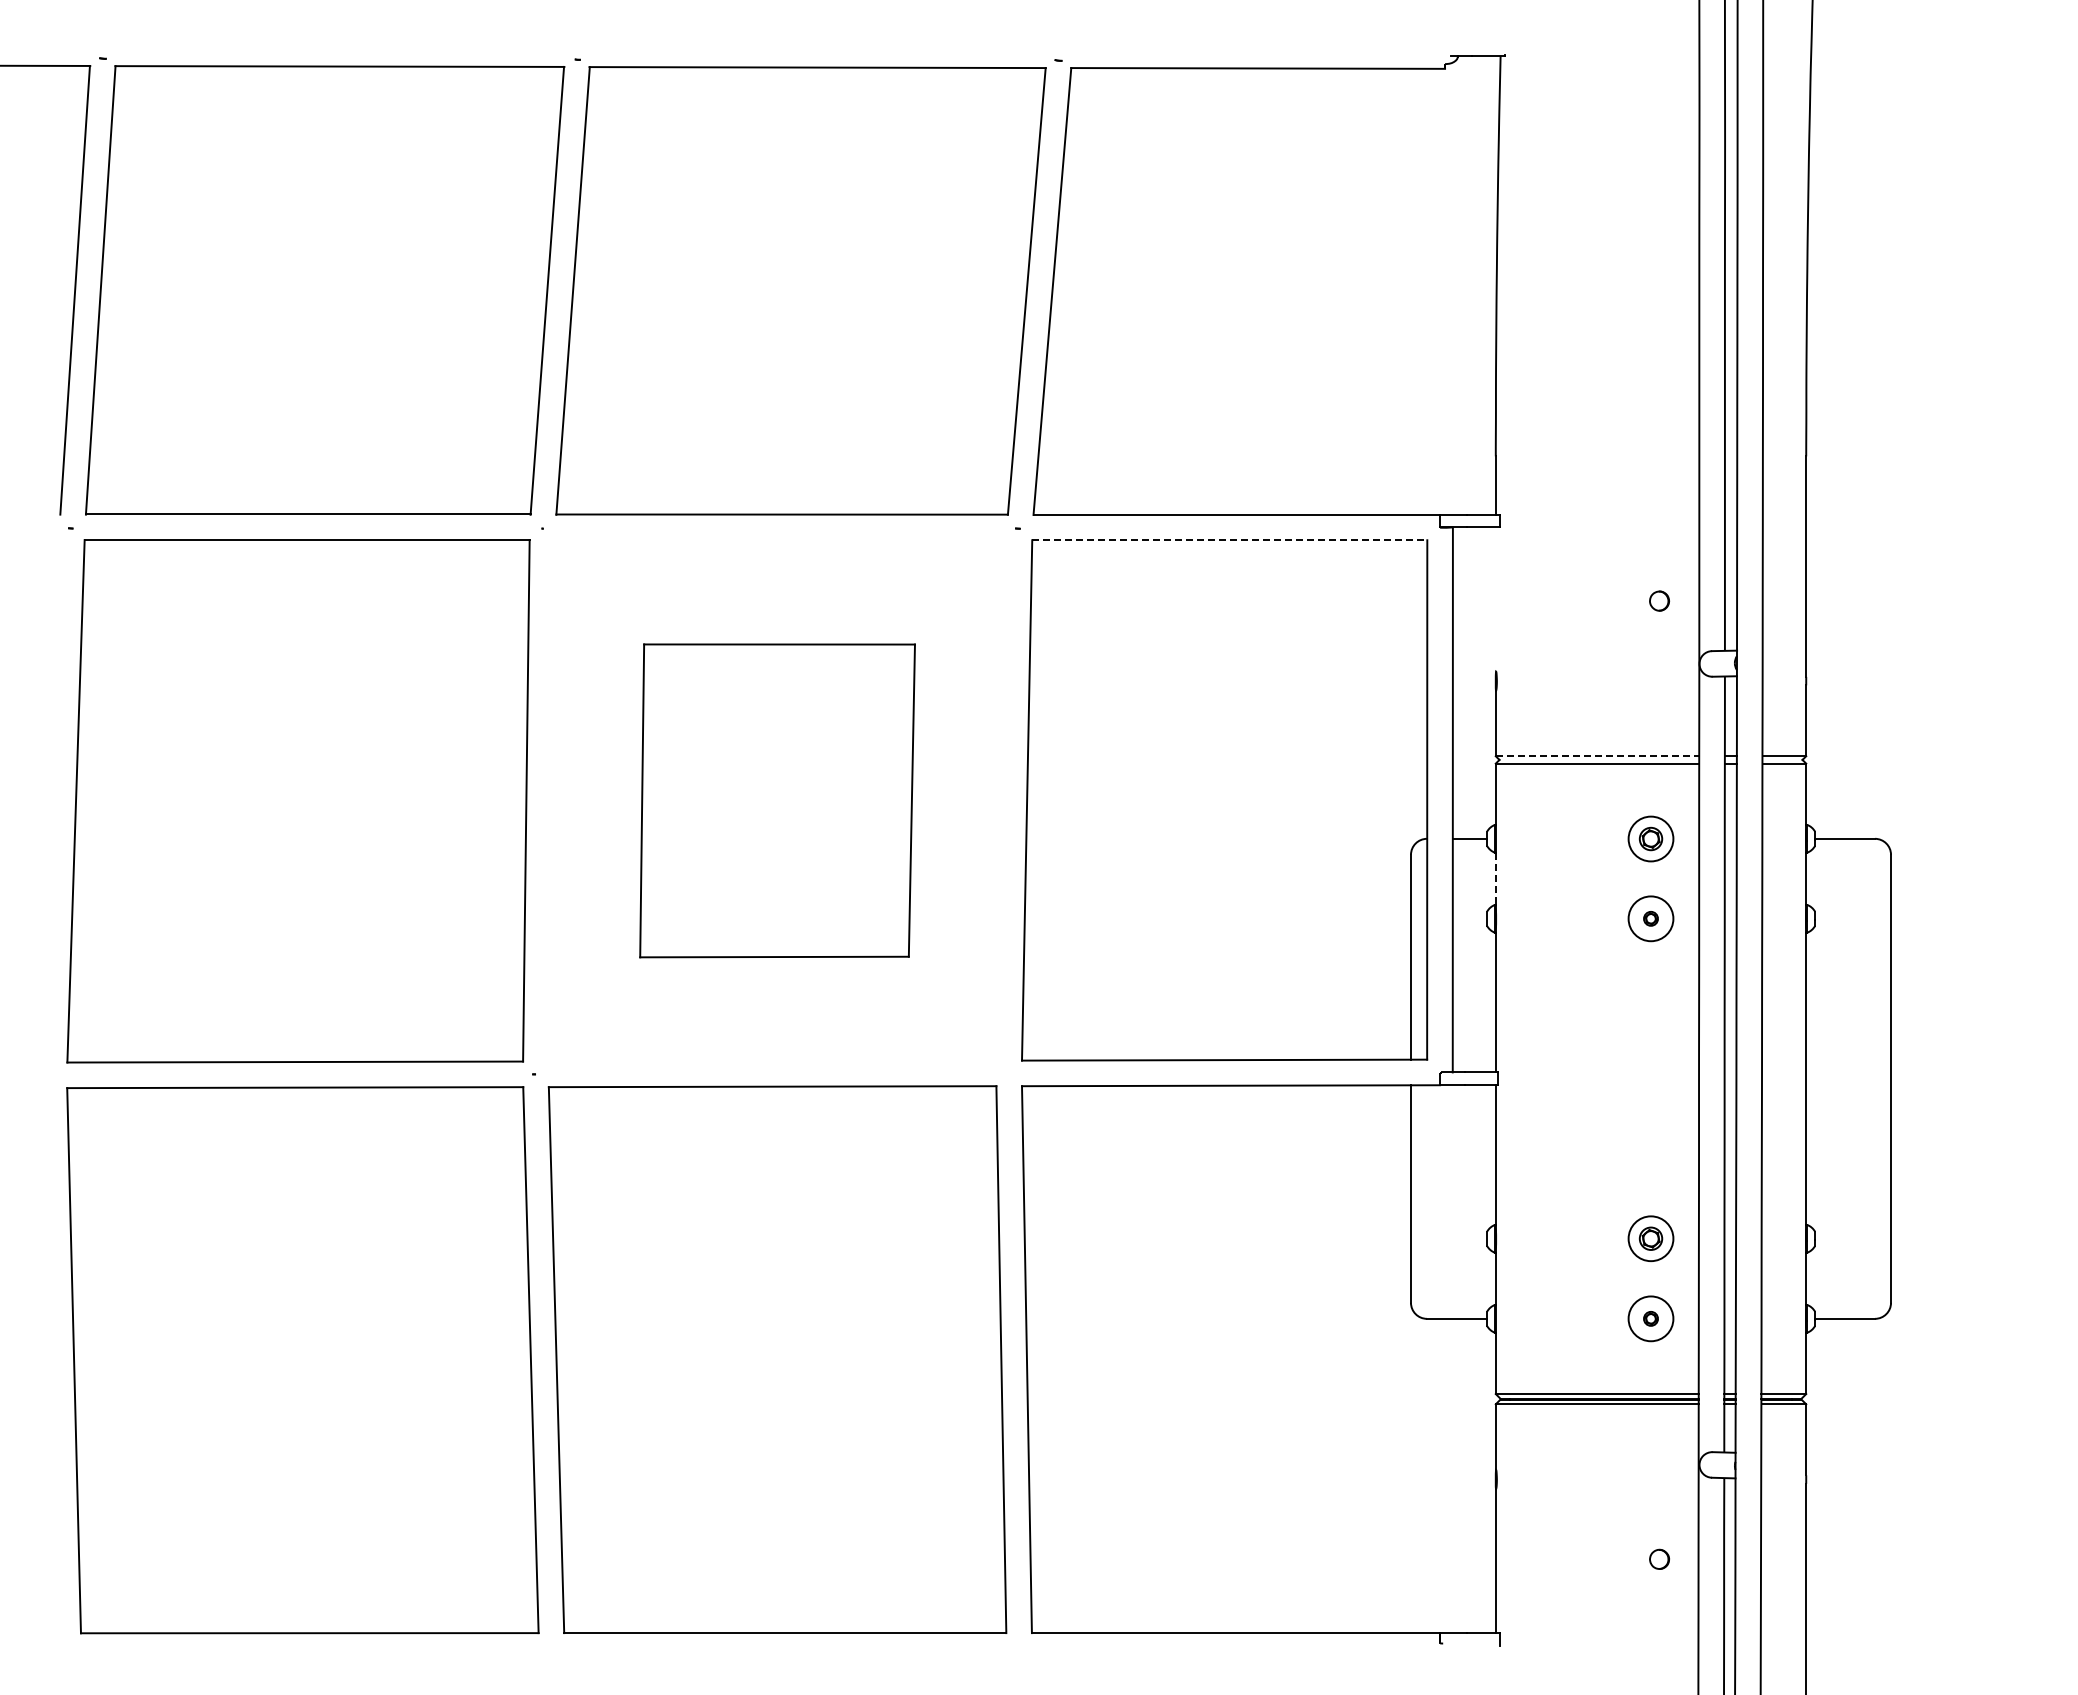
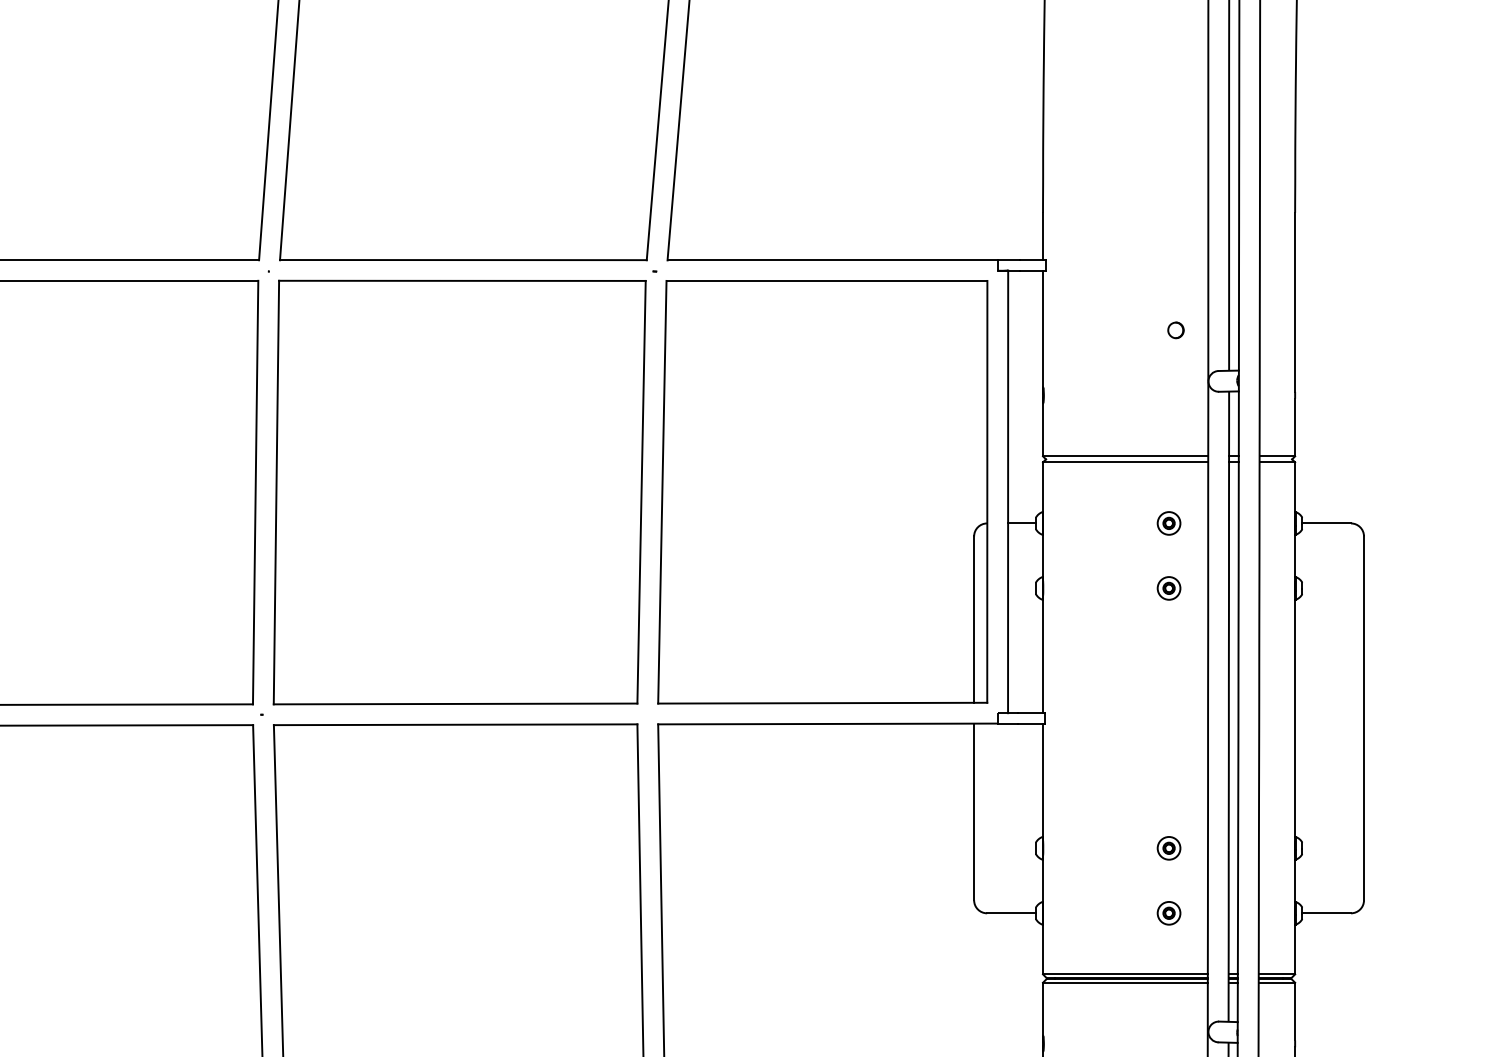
line: (1229, 540) -> (826, 281), dashed -> solid
line: (1495, 601) -> (1042, 330), added
line: (1597, 756) -> (1125, 456), dashed -> solid
part: (777, 800) -> (459, 492), size x1.67
part: (1650, 838) -> (1168, 523), size x0.62
line: (1495, 879) -> (1042, 556), dashed -> solid
circle: (1651, 918) -> (1169, 588), size x0.62
part: (1650, 1238) -> (1168, 848), size x0.62
circle: (1651, 1318) -> (1169, 913), size x0.62

